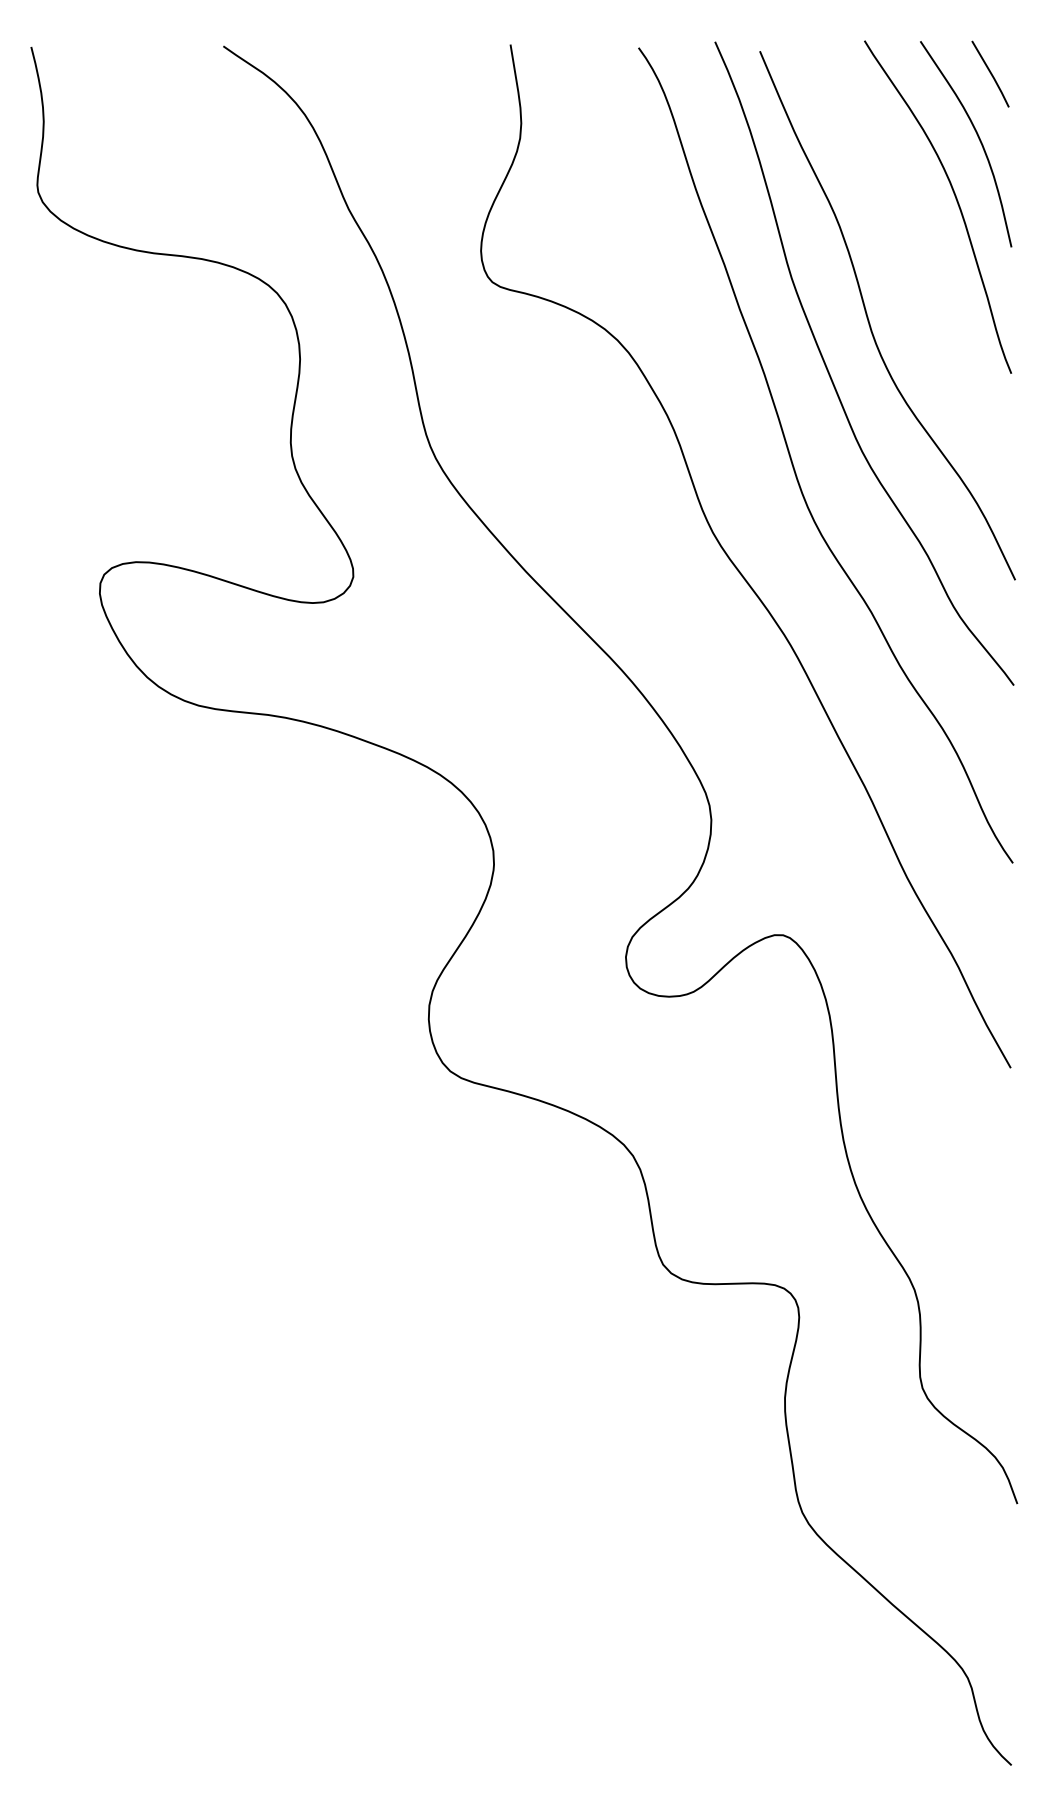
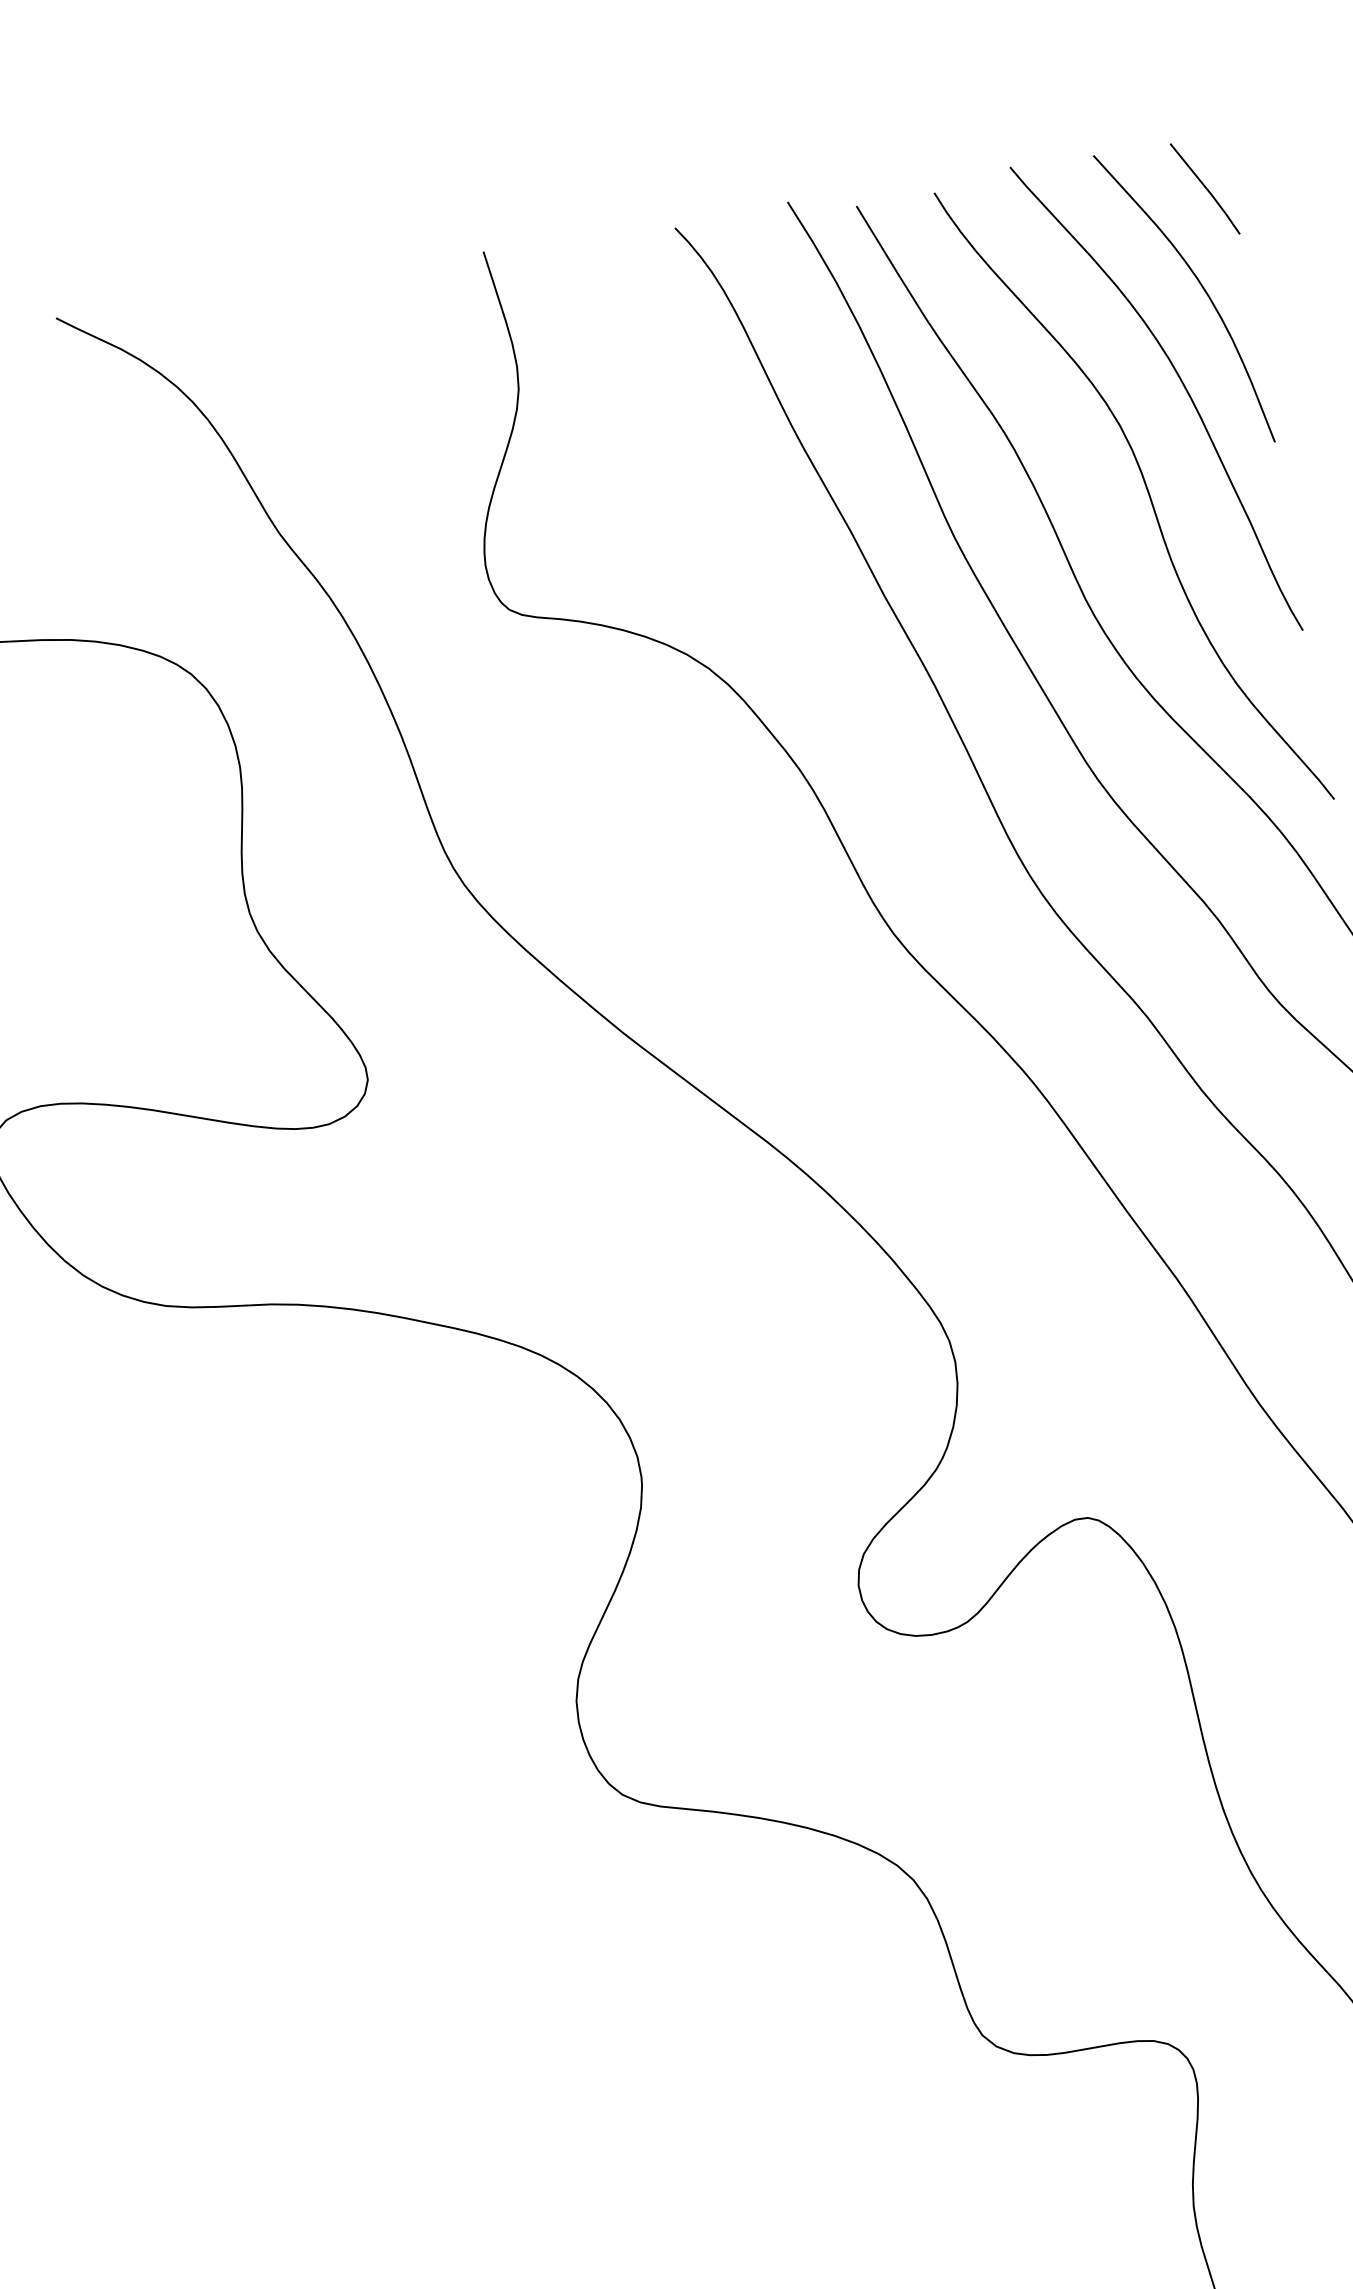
curve: (922, 268) -> (1147, 493), added

